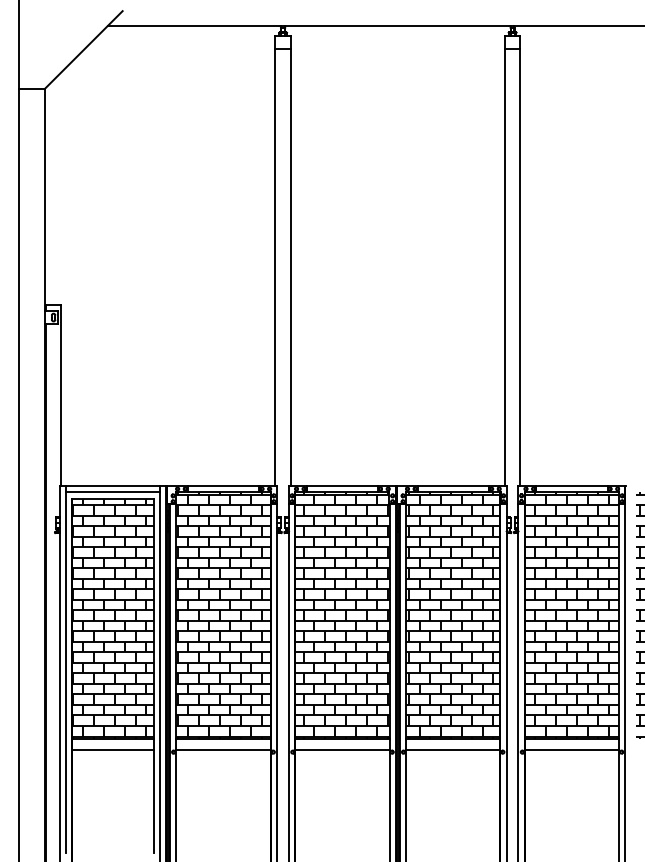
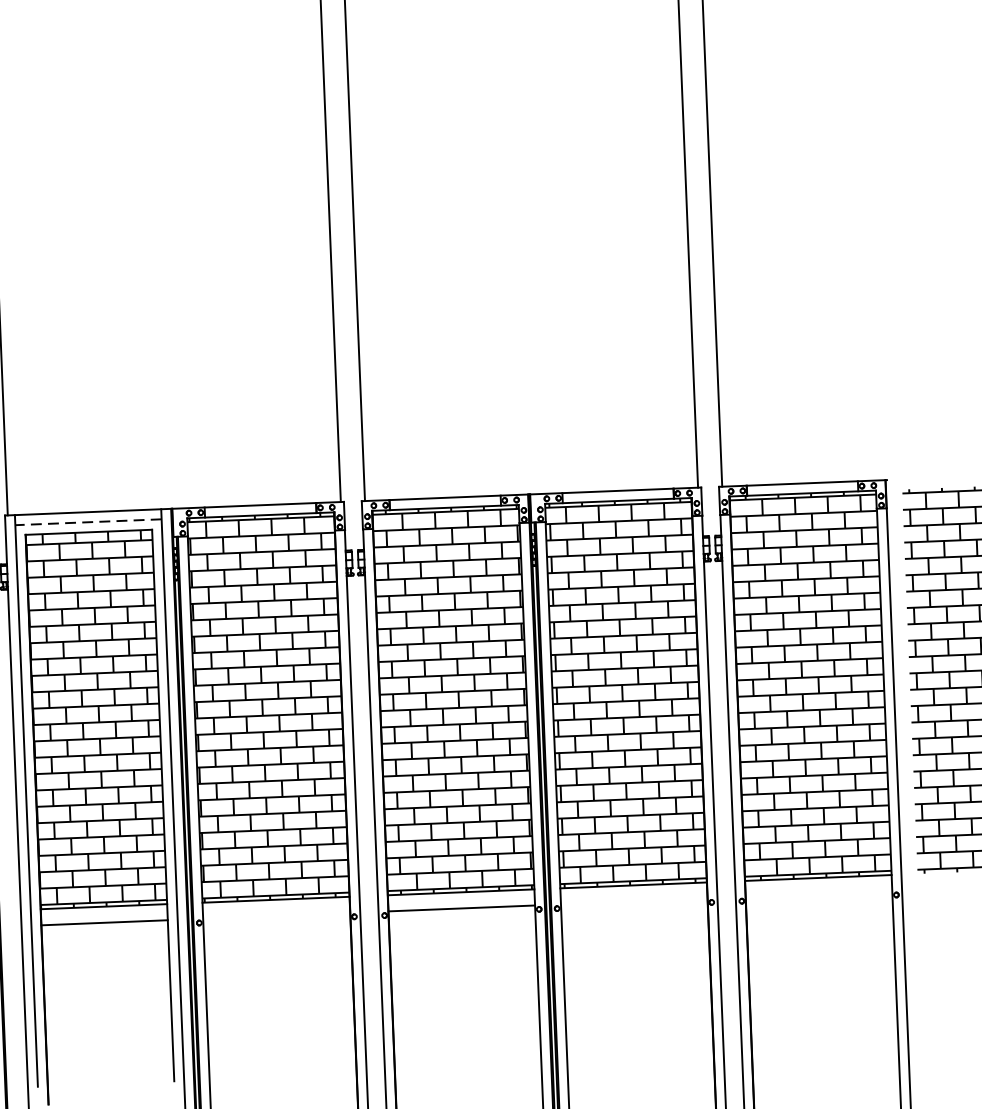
line: (112, 492) -> (87, 522), solid -> dashed
line: (223, 749) -> (276, 915), removed
line: (453, 749) -> (634, 901), removed
line: (571, 749) -> (818, 894), removed

